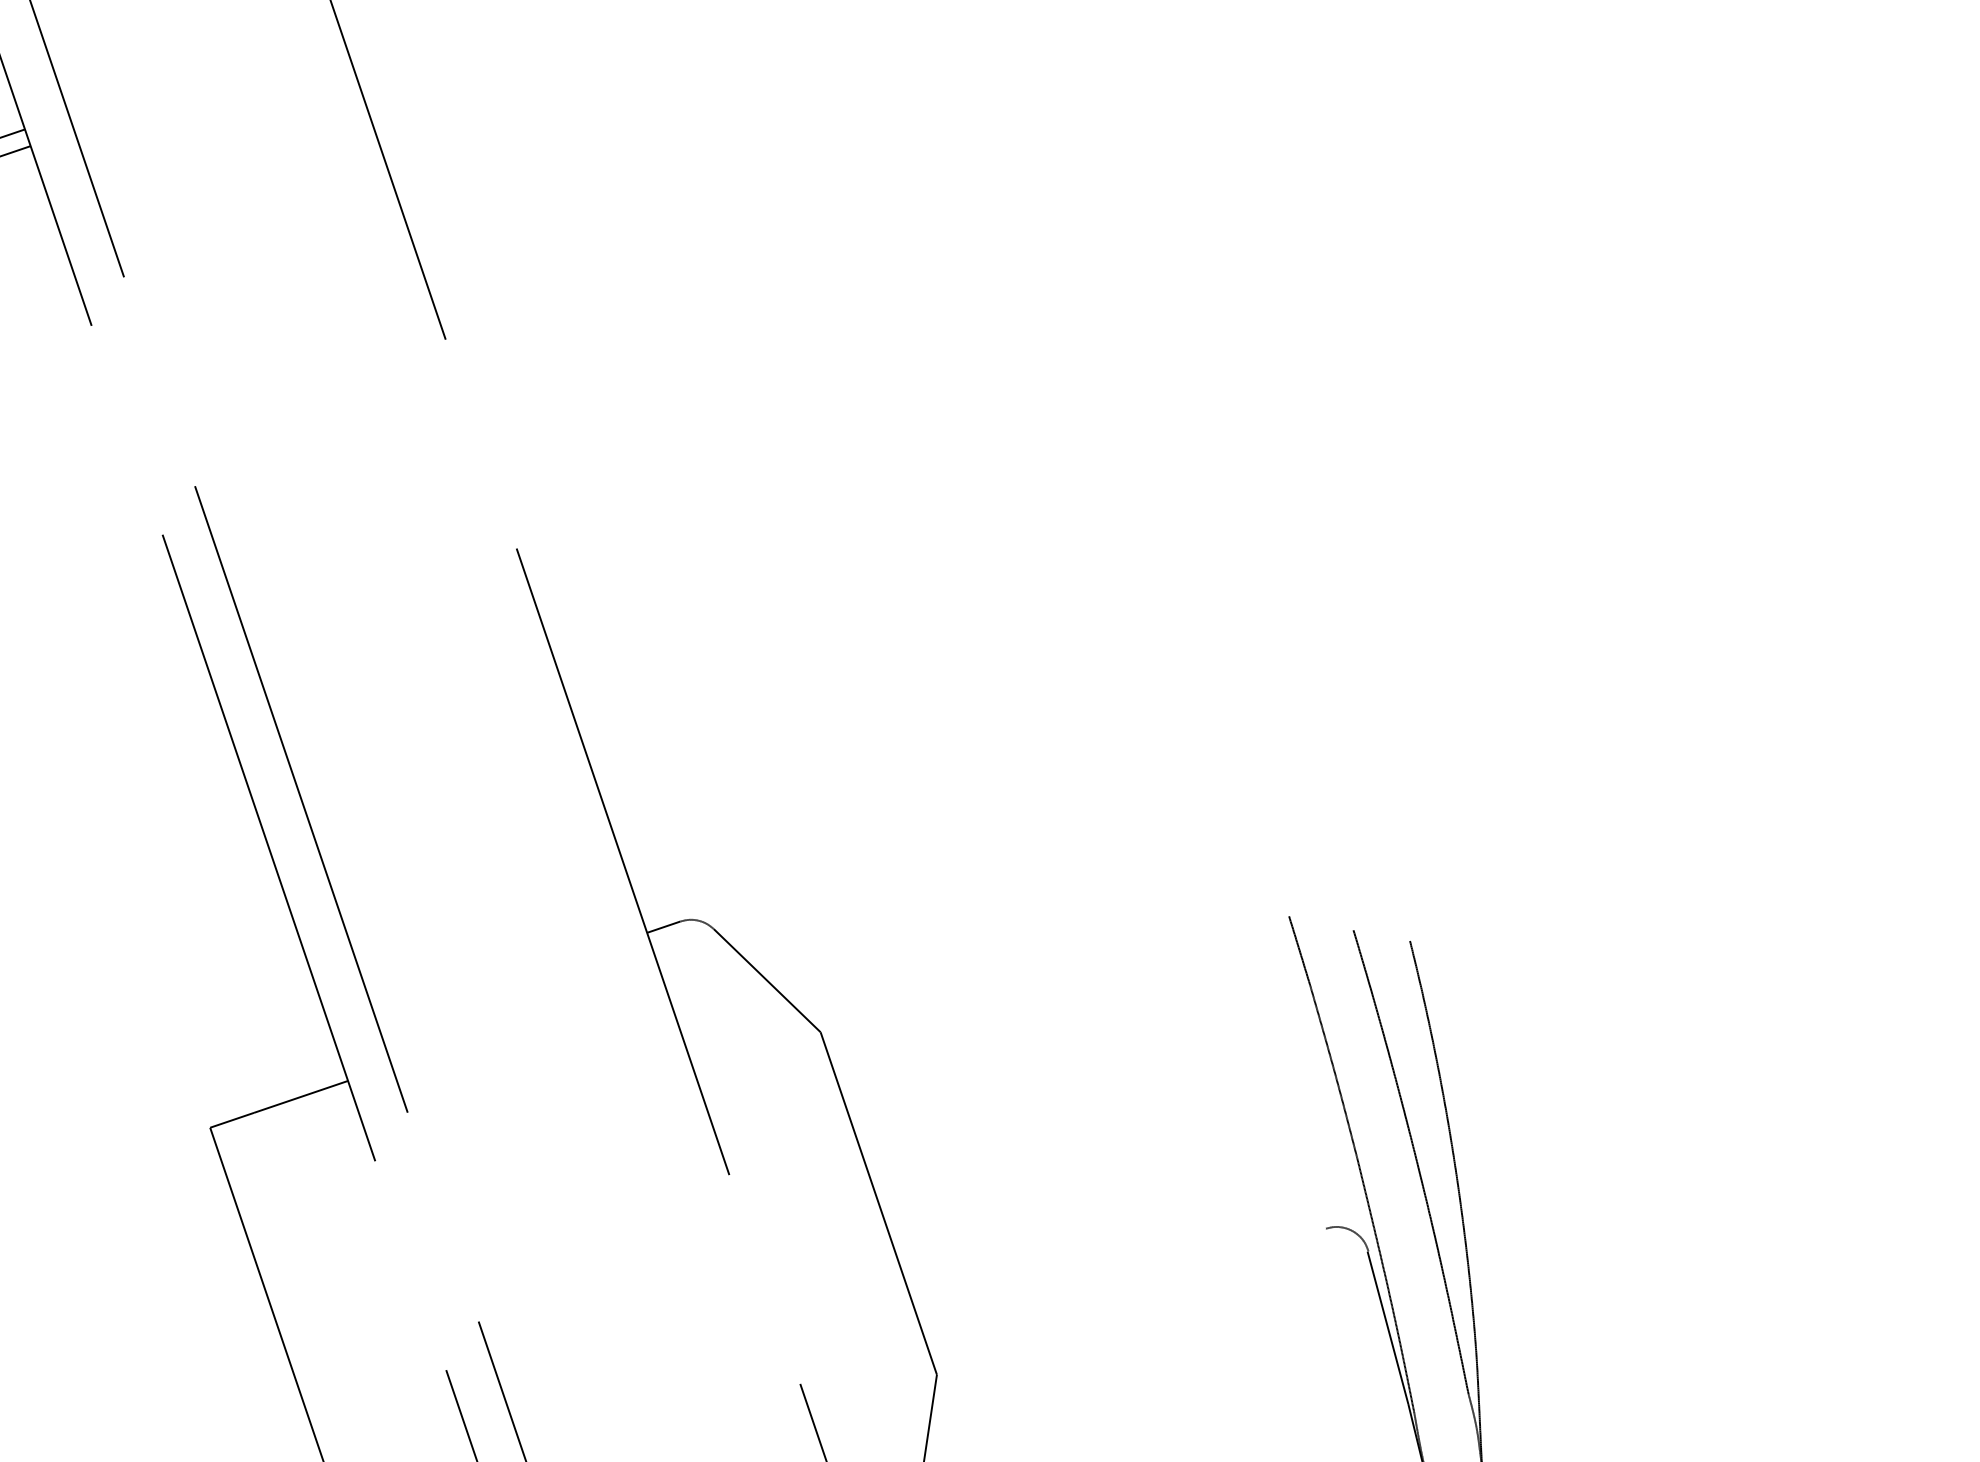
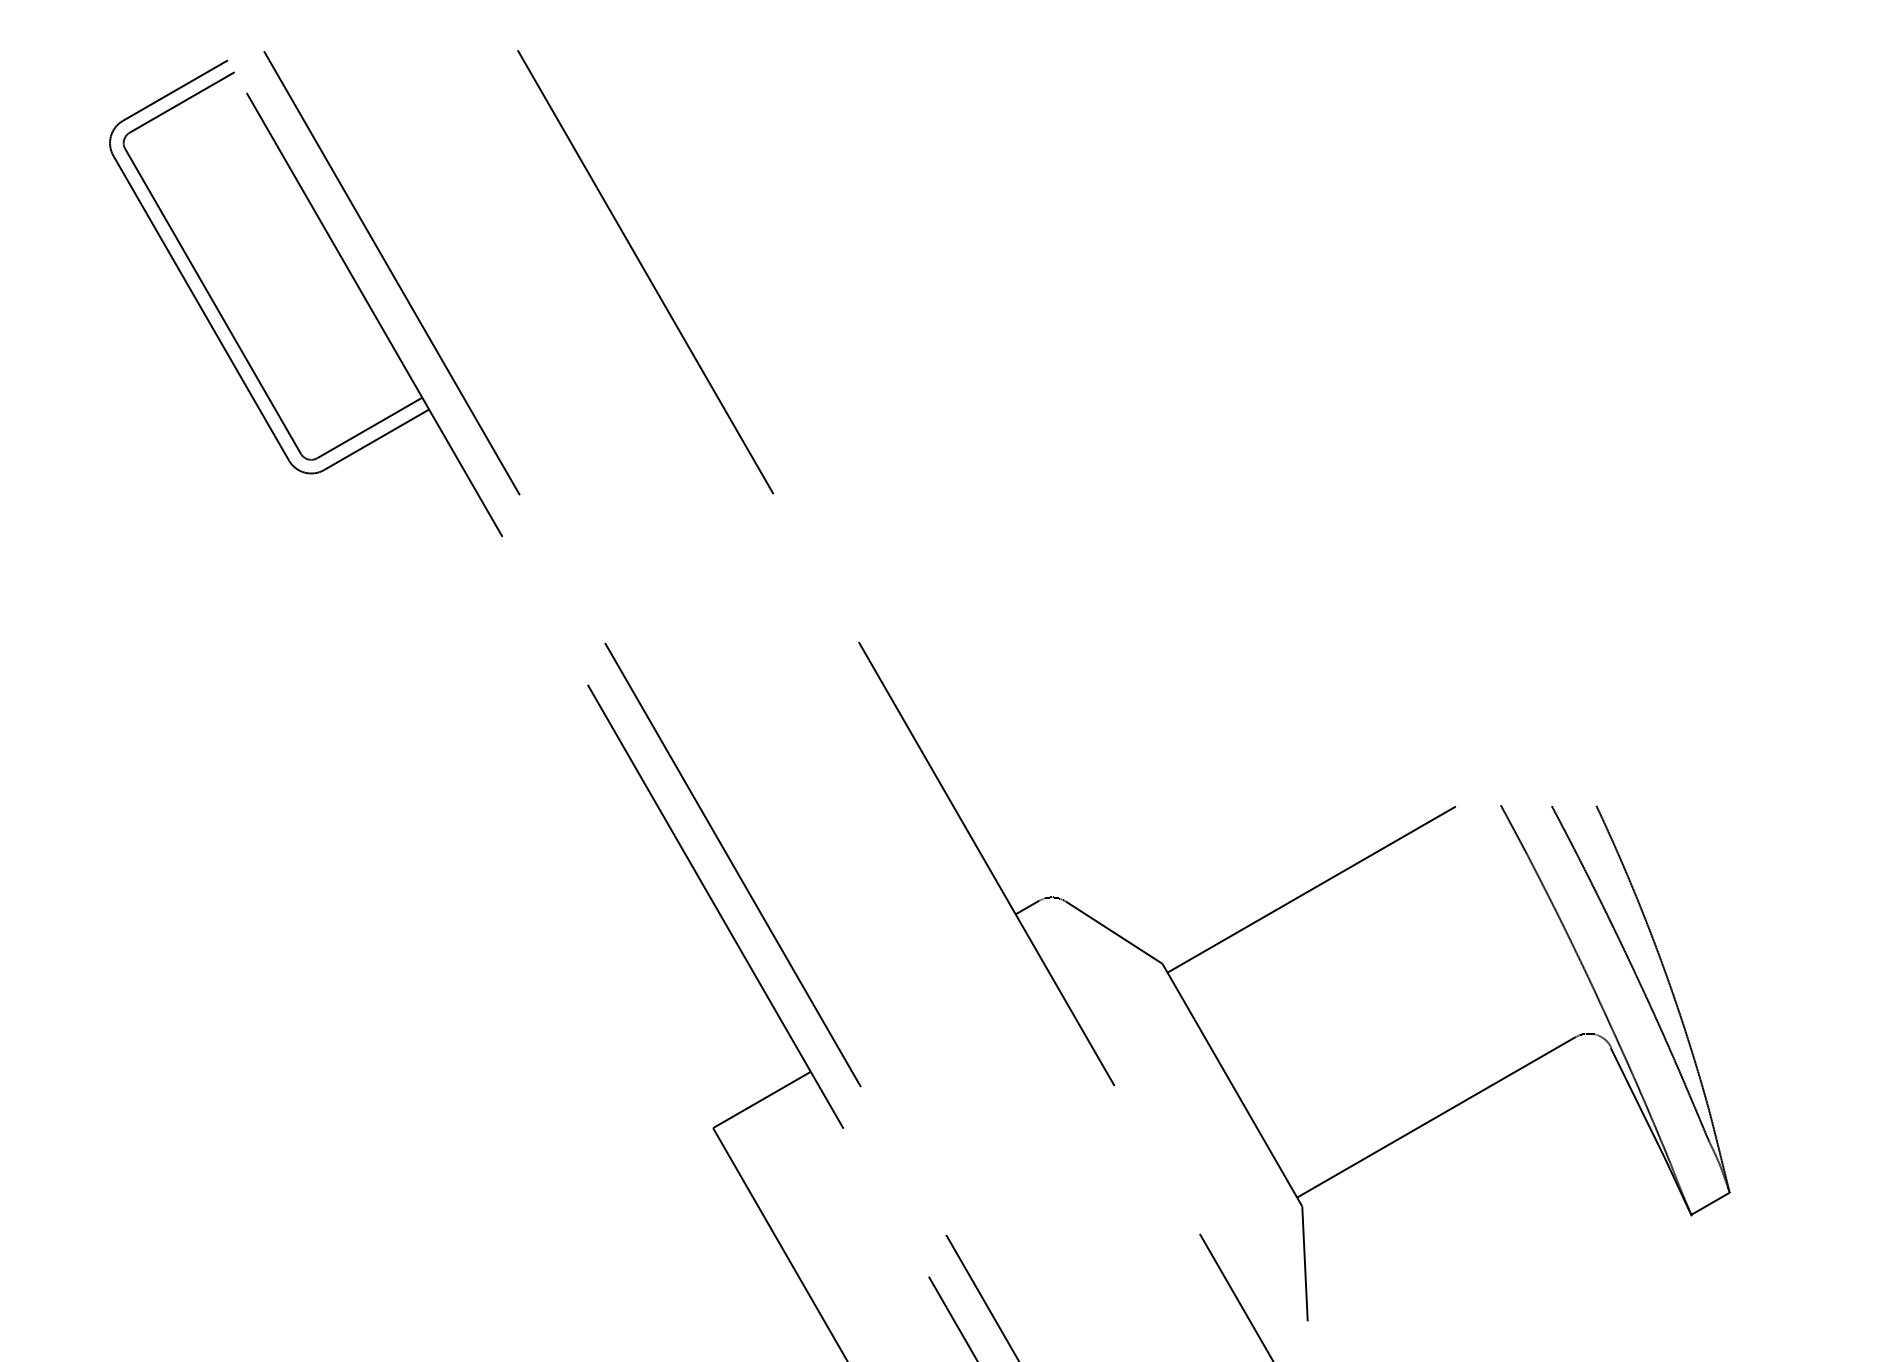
line: (1028, 975) -> (1311, 889), added
line: (1129, 1295) -> (1436, 1117), added

